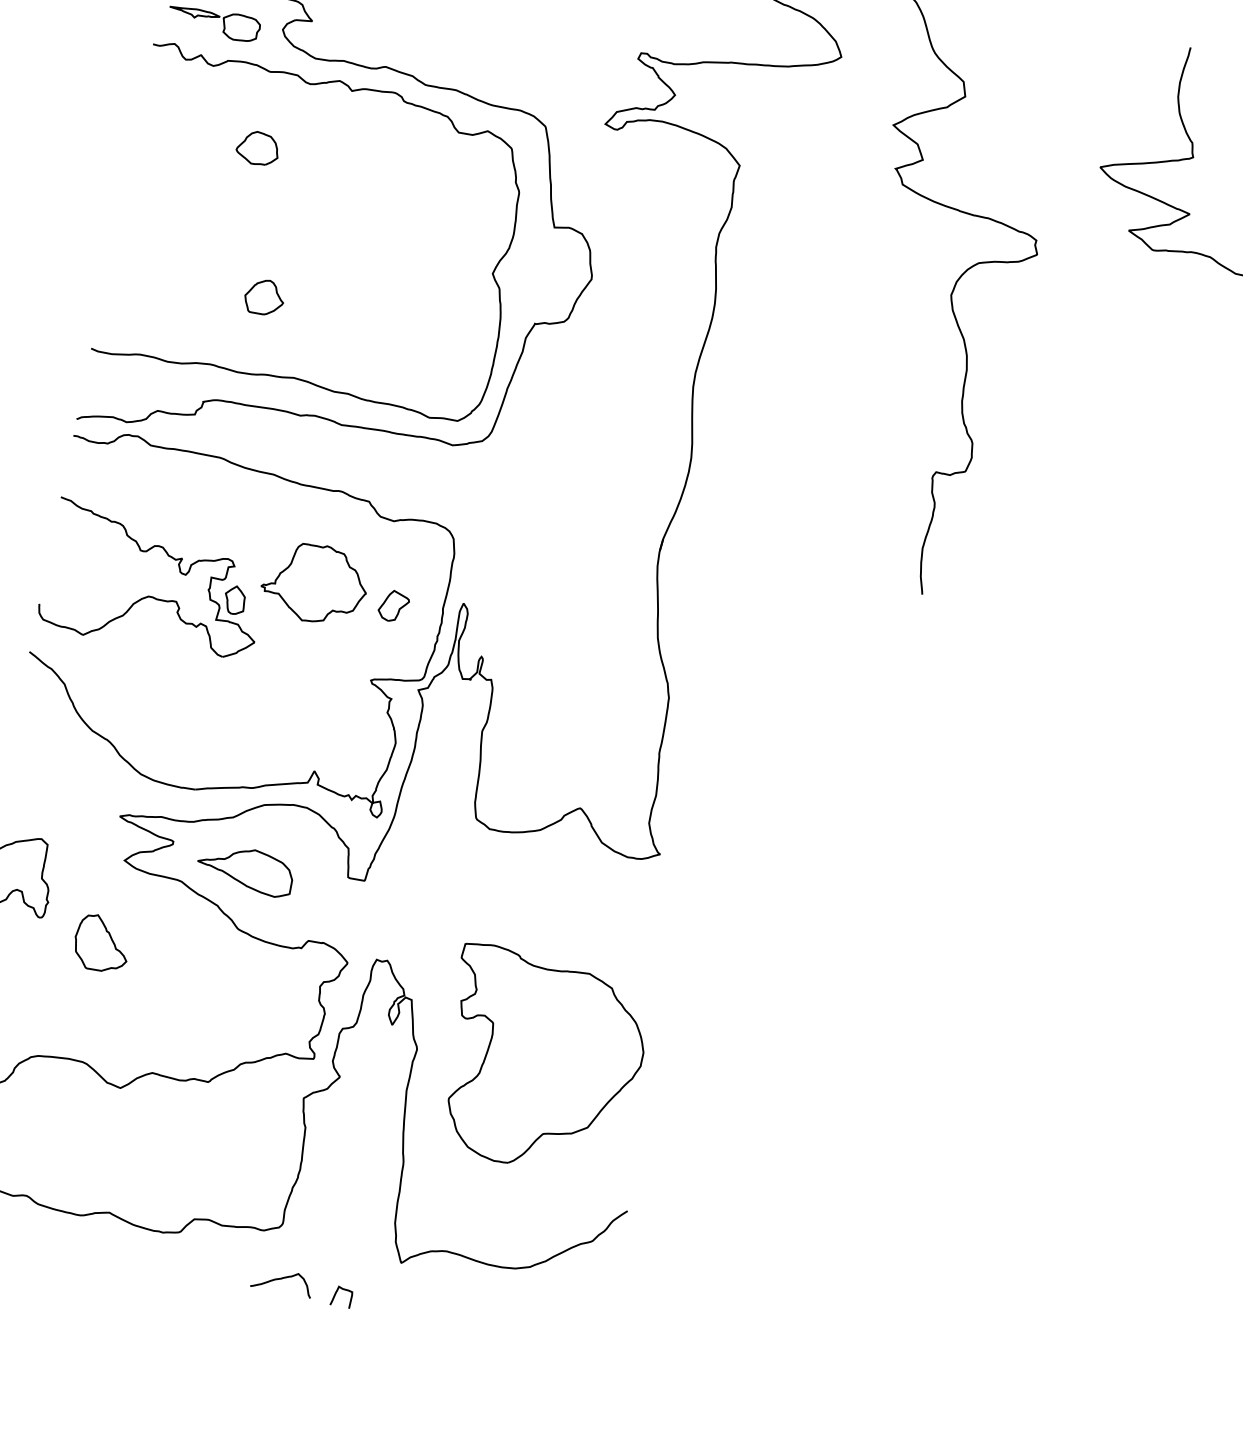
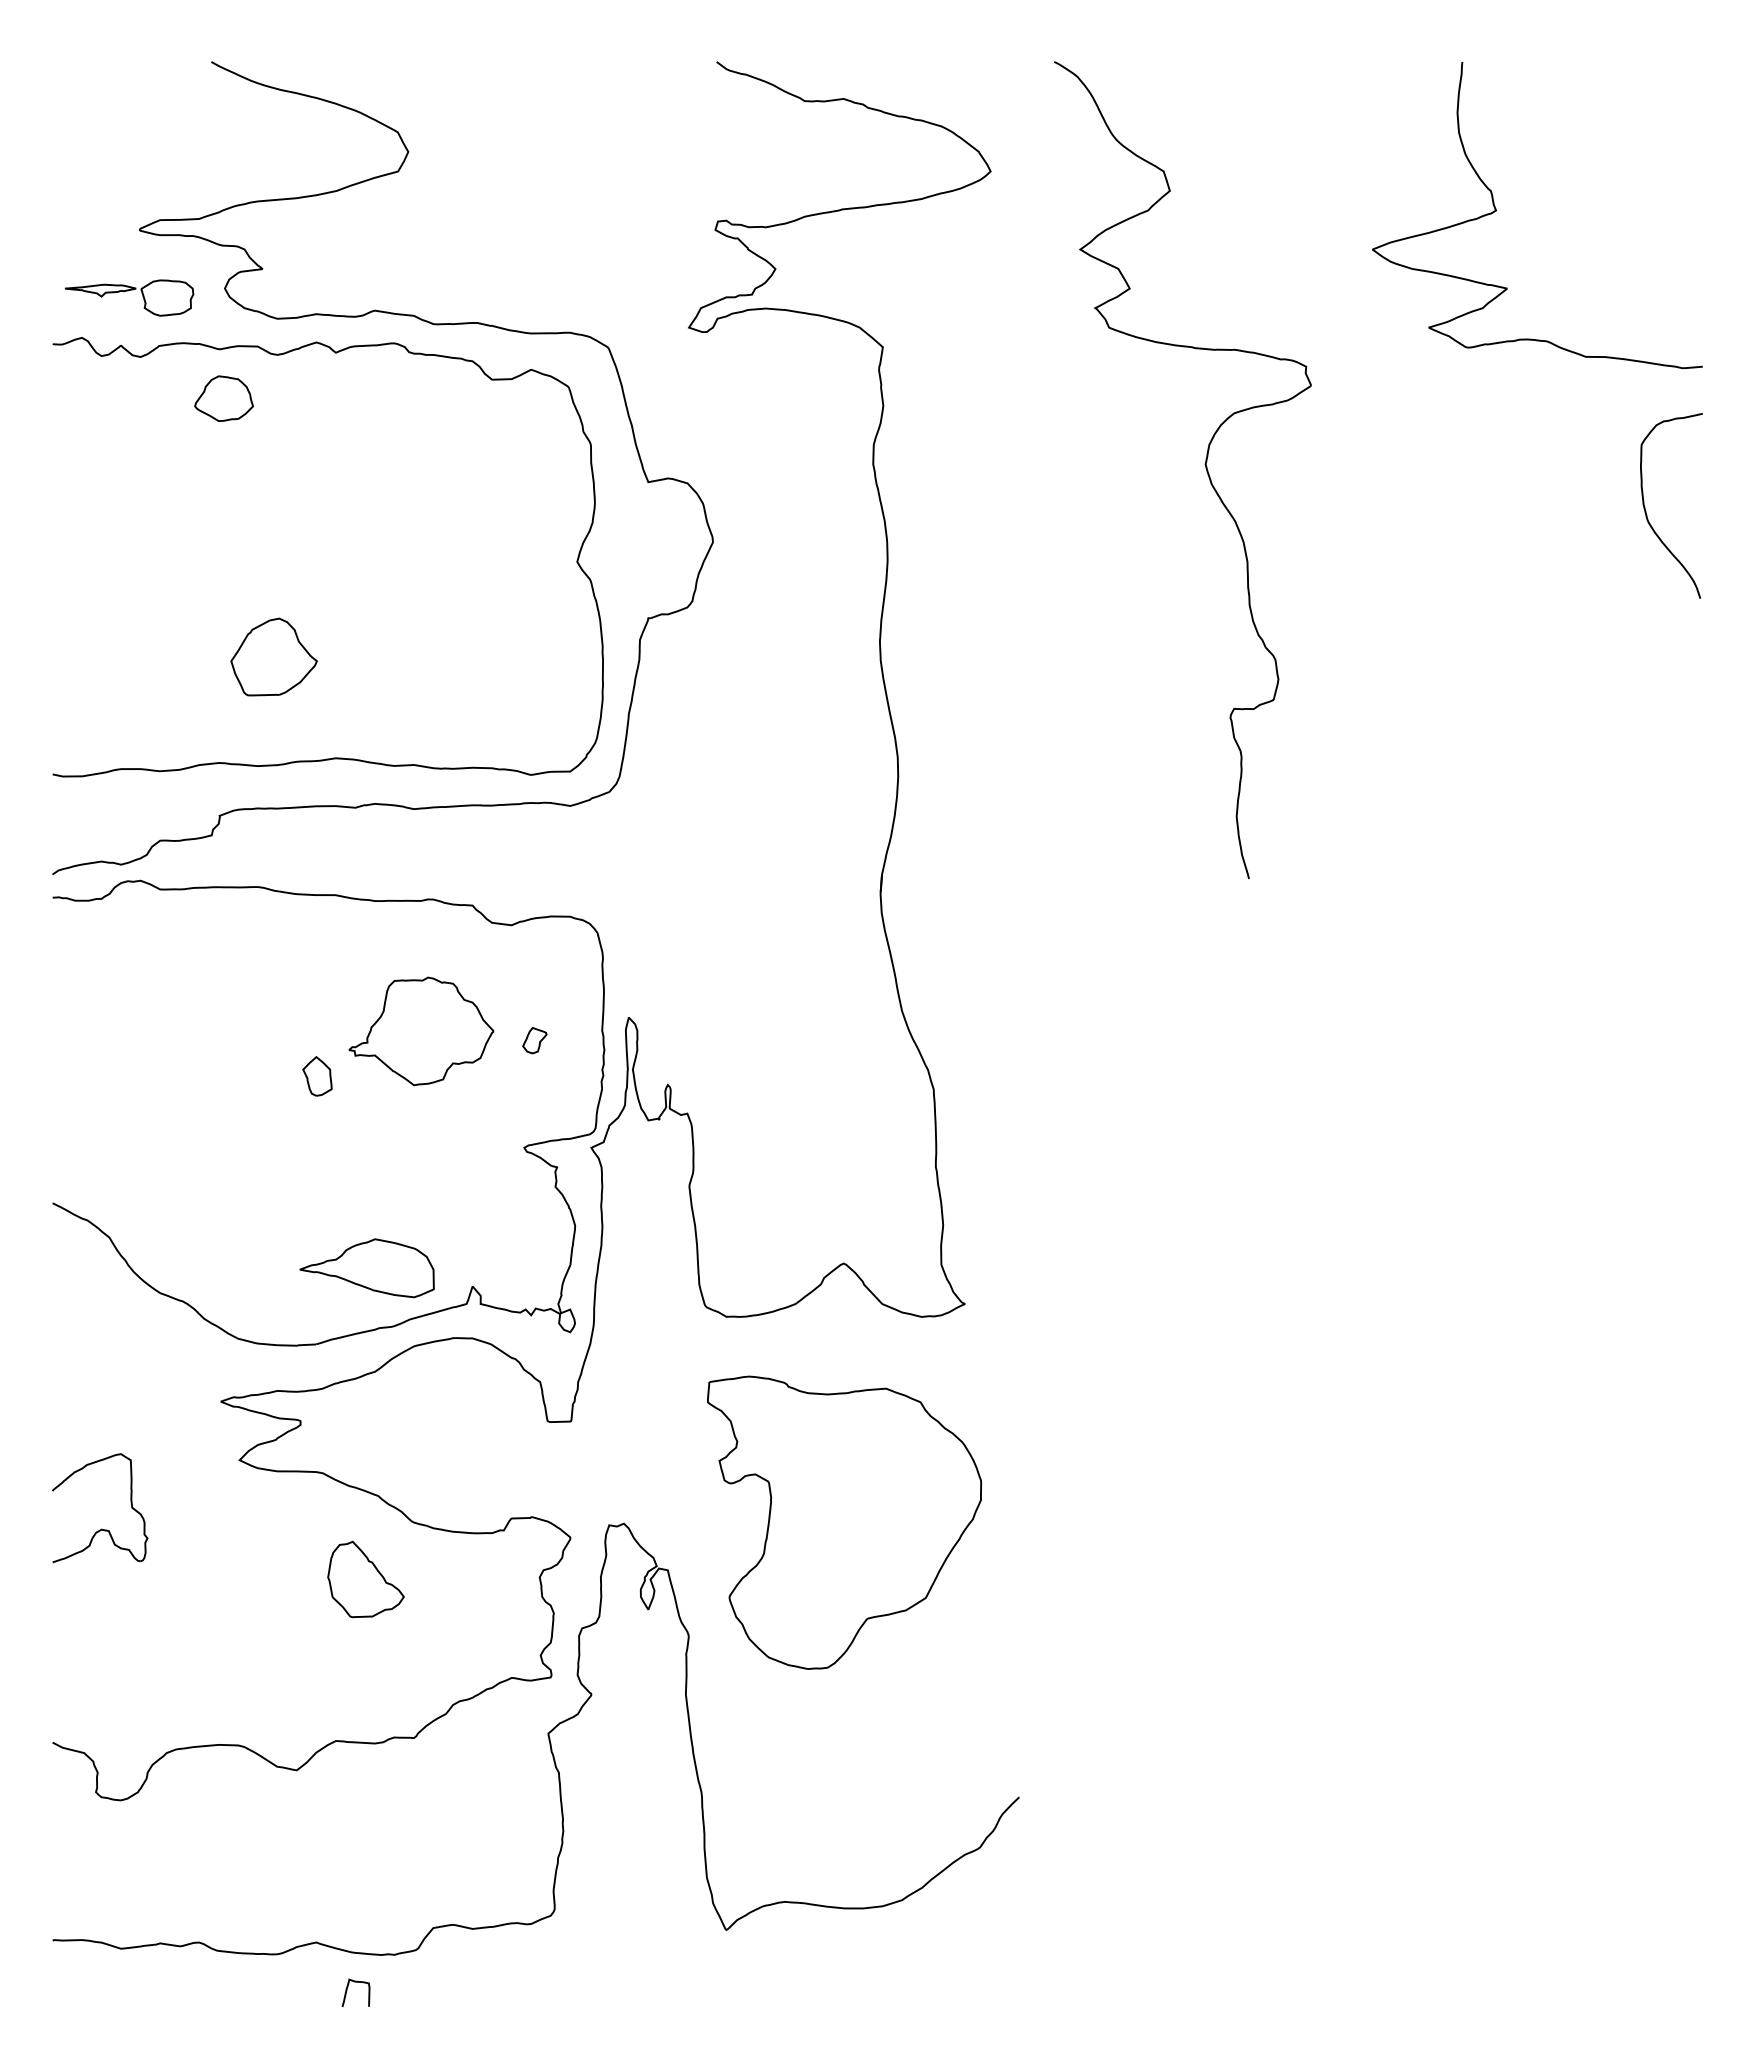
part: (257, 148) -> (223, 398), moved
part: (264, 296) -> (273, 656), size x1.6
part: (152, 596) -> (204, 1094), removed
part: (393, 606) -> (534, 1040), size x0.6
part: (244, 869) -> (366, 1268), moved
part: (101, 943) -> (365, 1579), moved
part: (540, 1062) -> (844, 1522), moved
curve: (281, 1279) -> (568, 1985), removed
curve: (336, 1294) -> (347, 1991), moved

